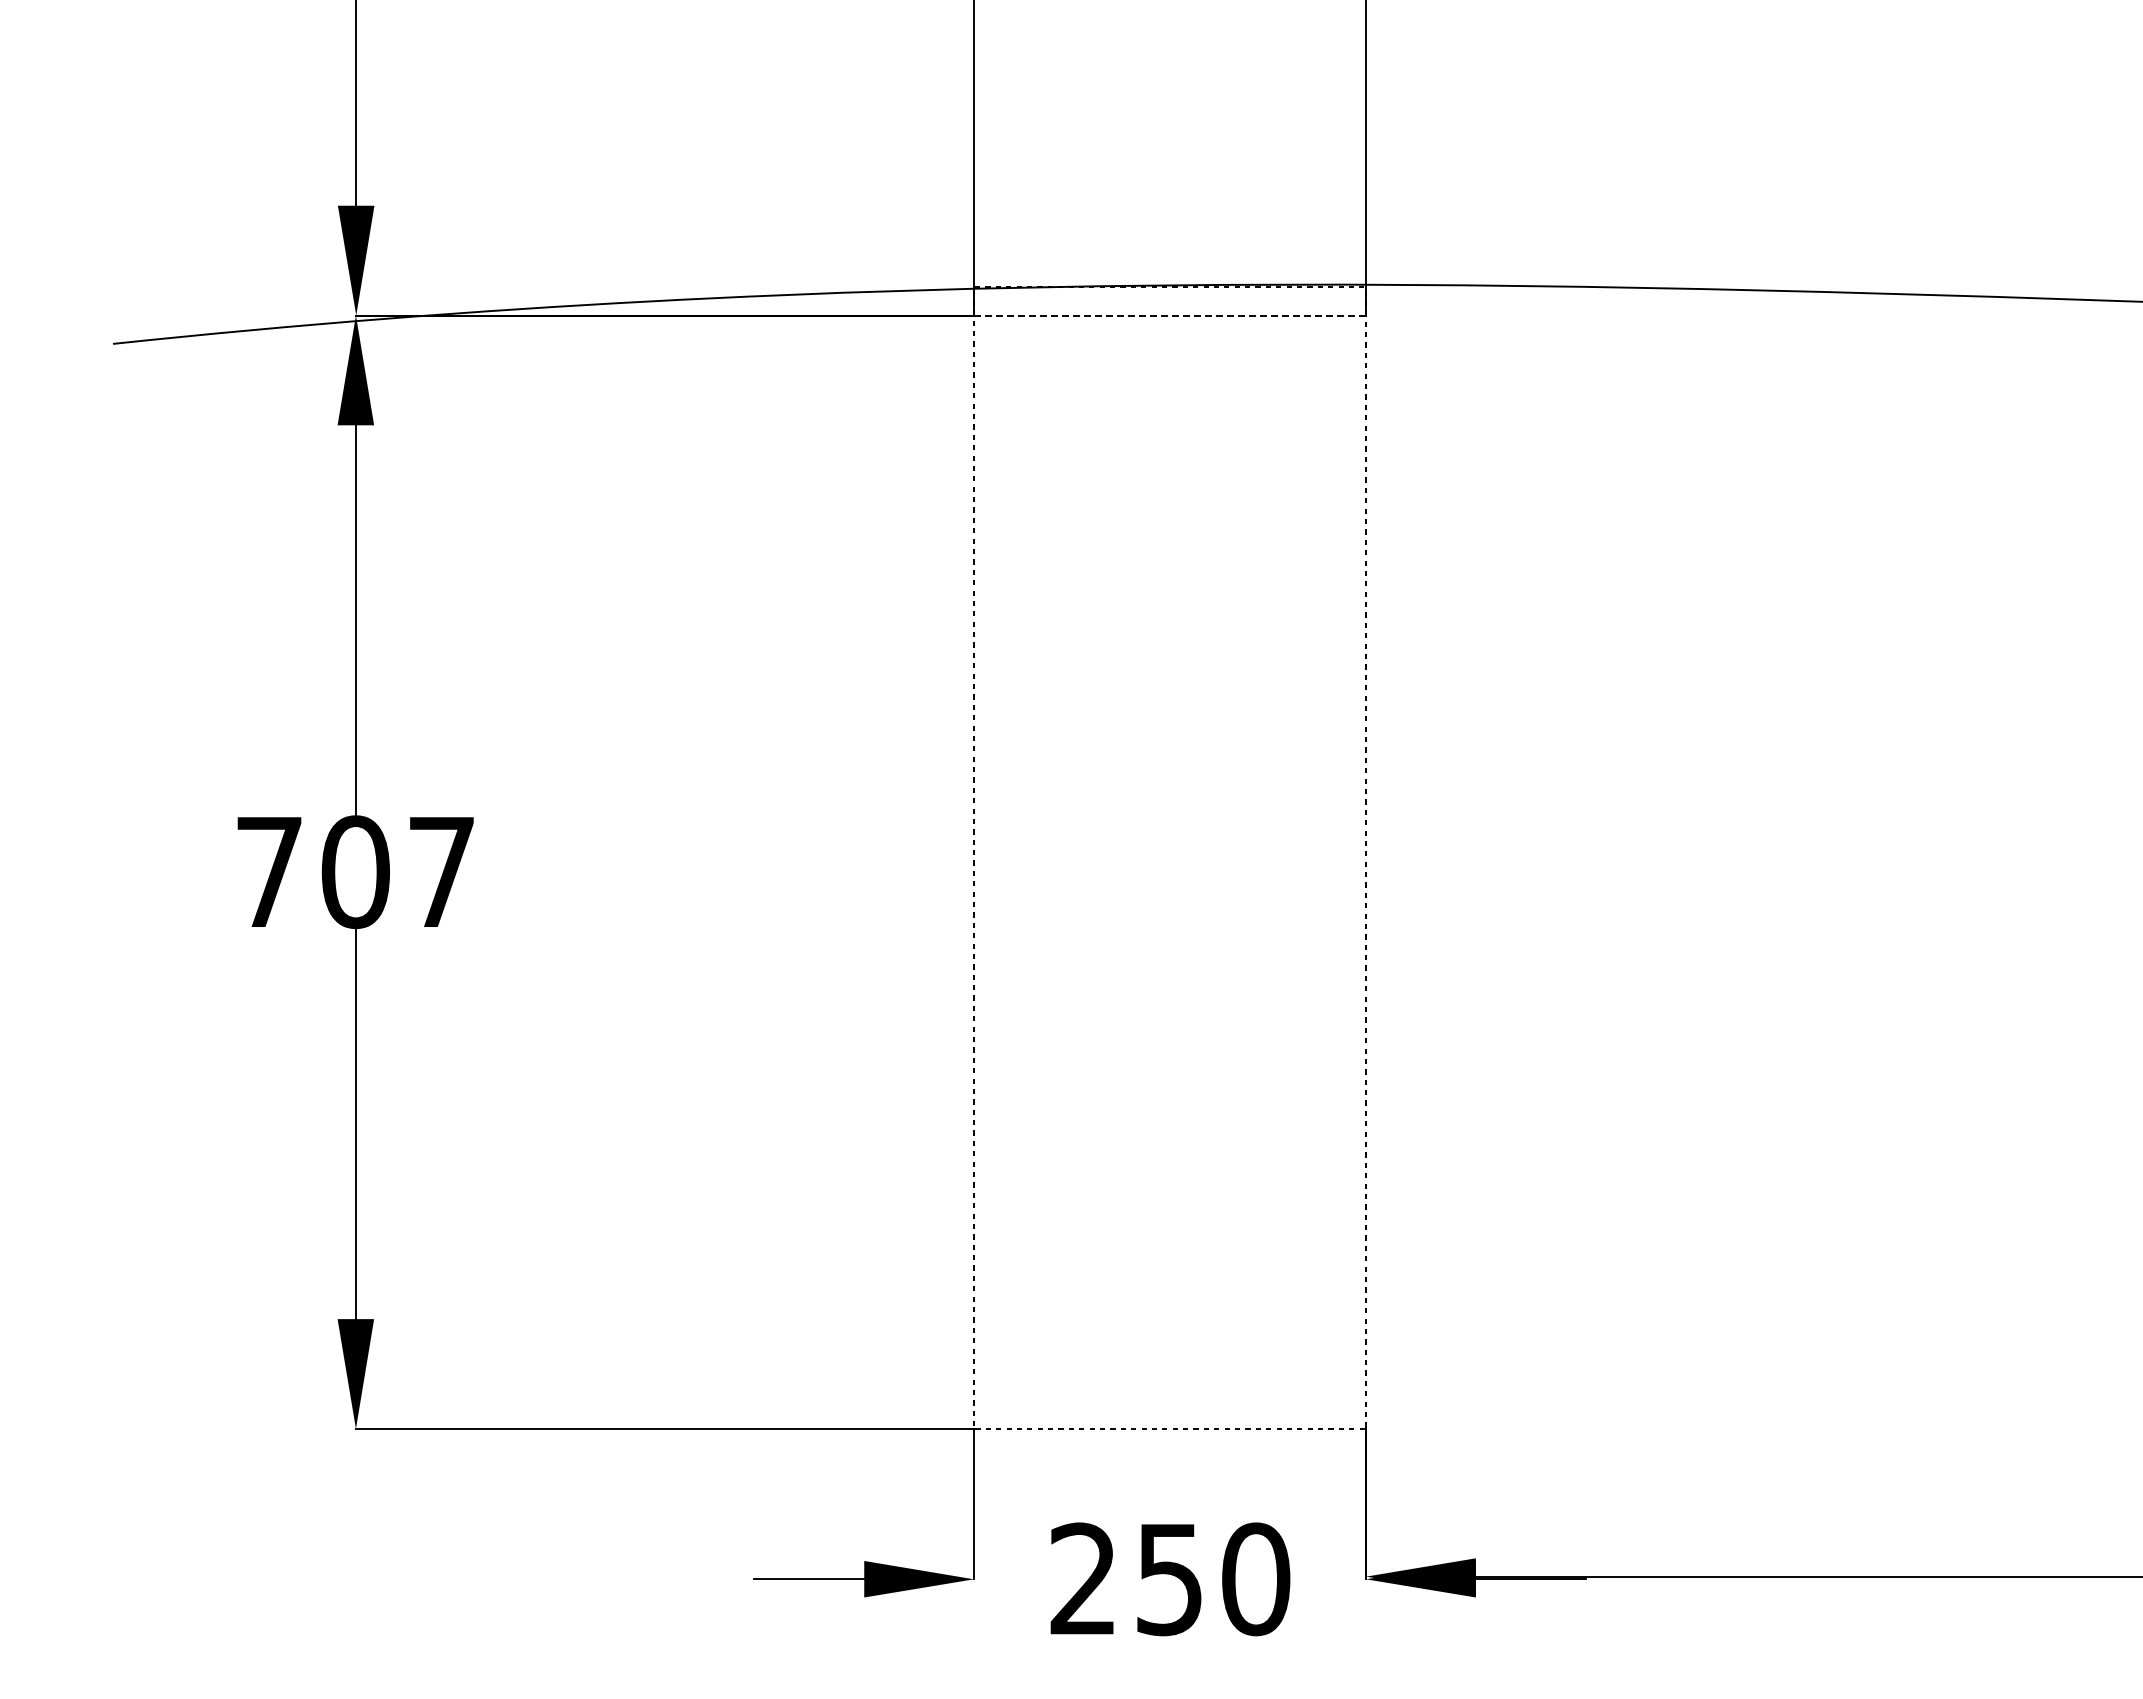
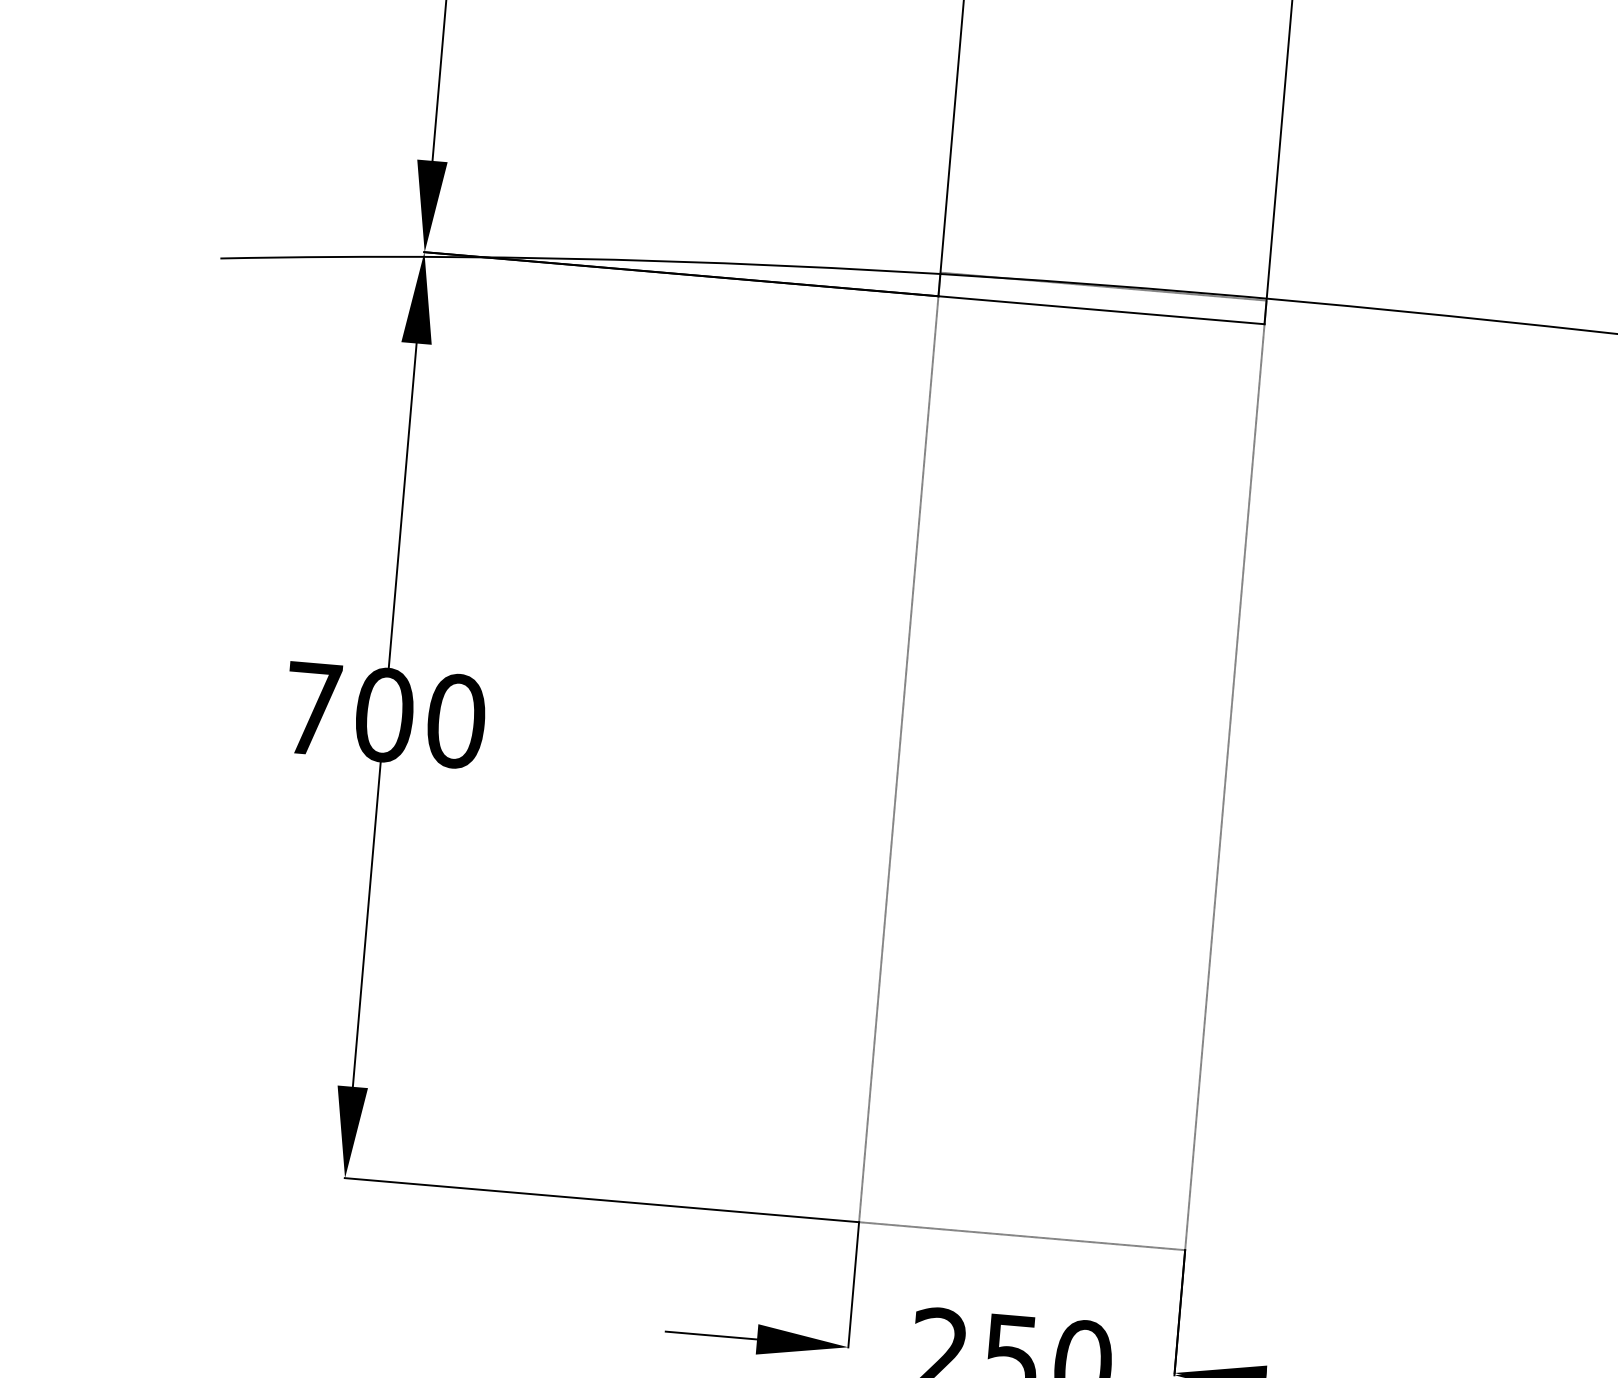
line: (1169, 315) -> (1101, 310), dashed -> solid
text: (442, 872) -> (456, 721), 707 -> 700

